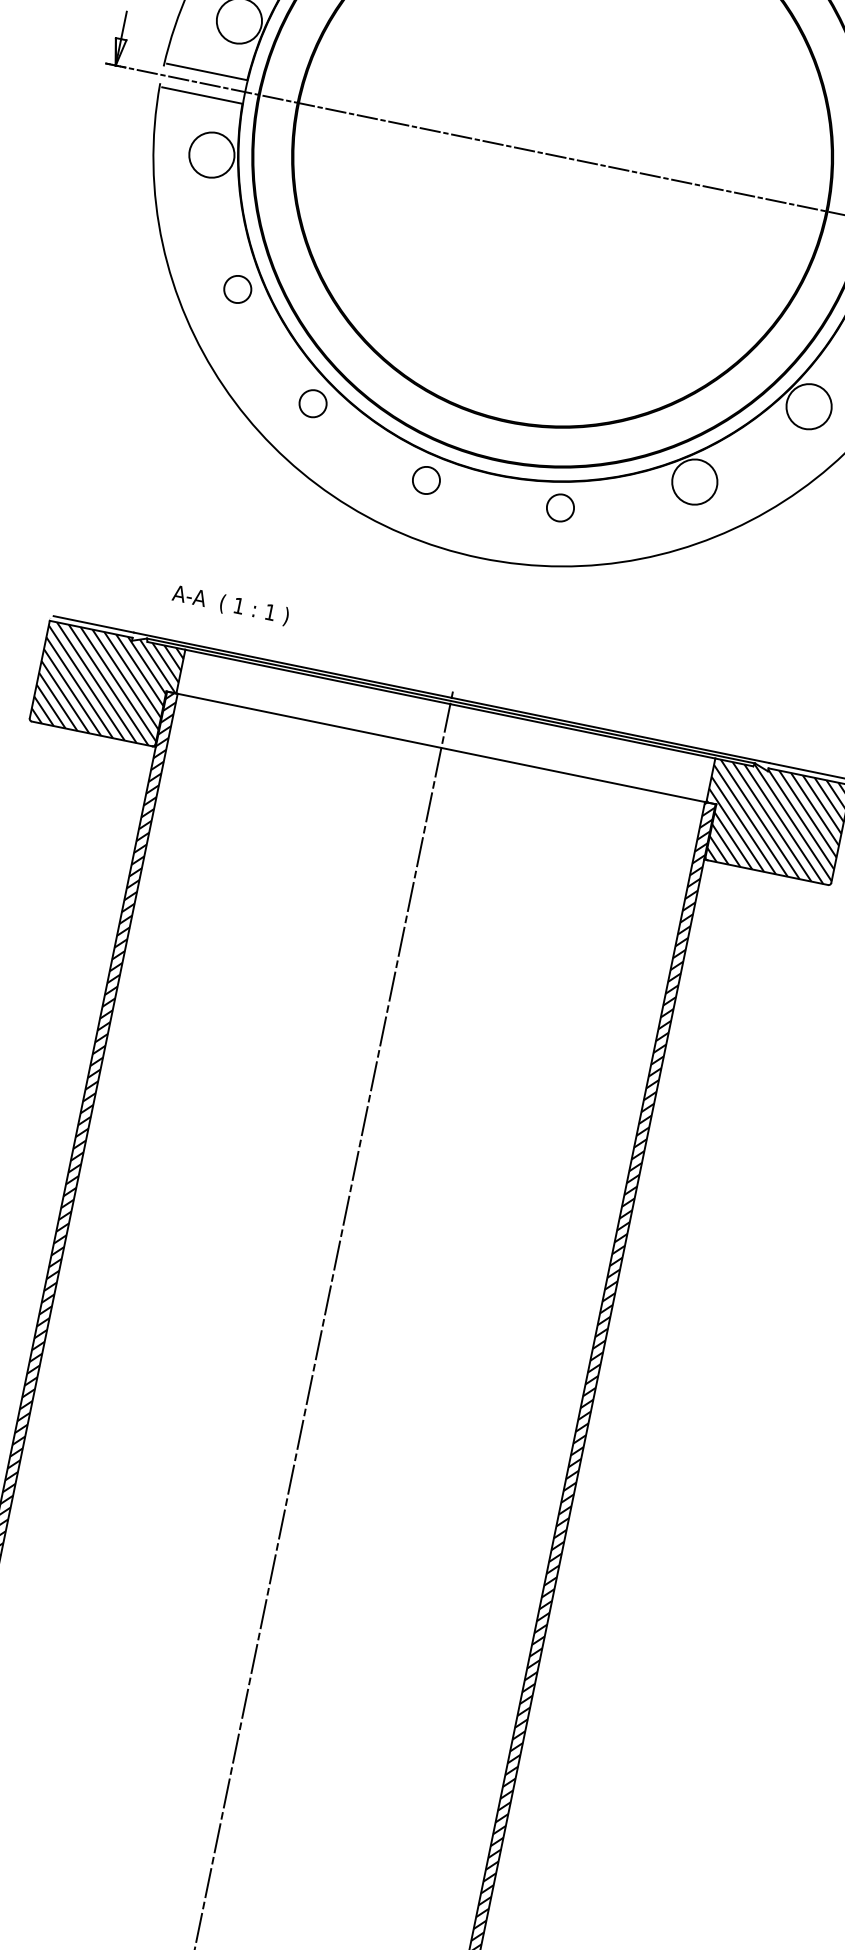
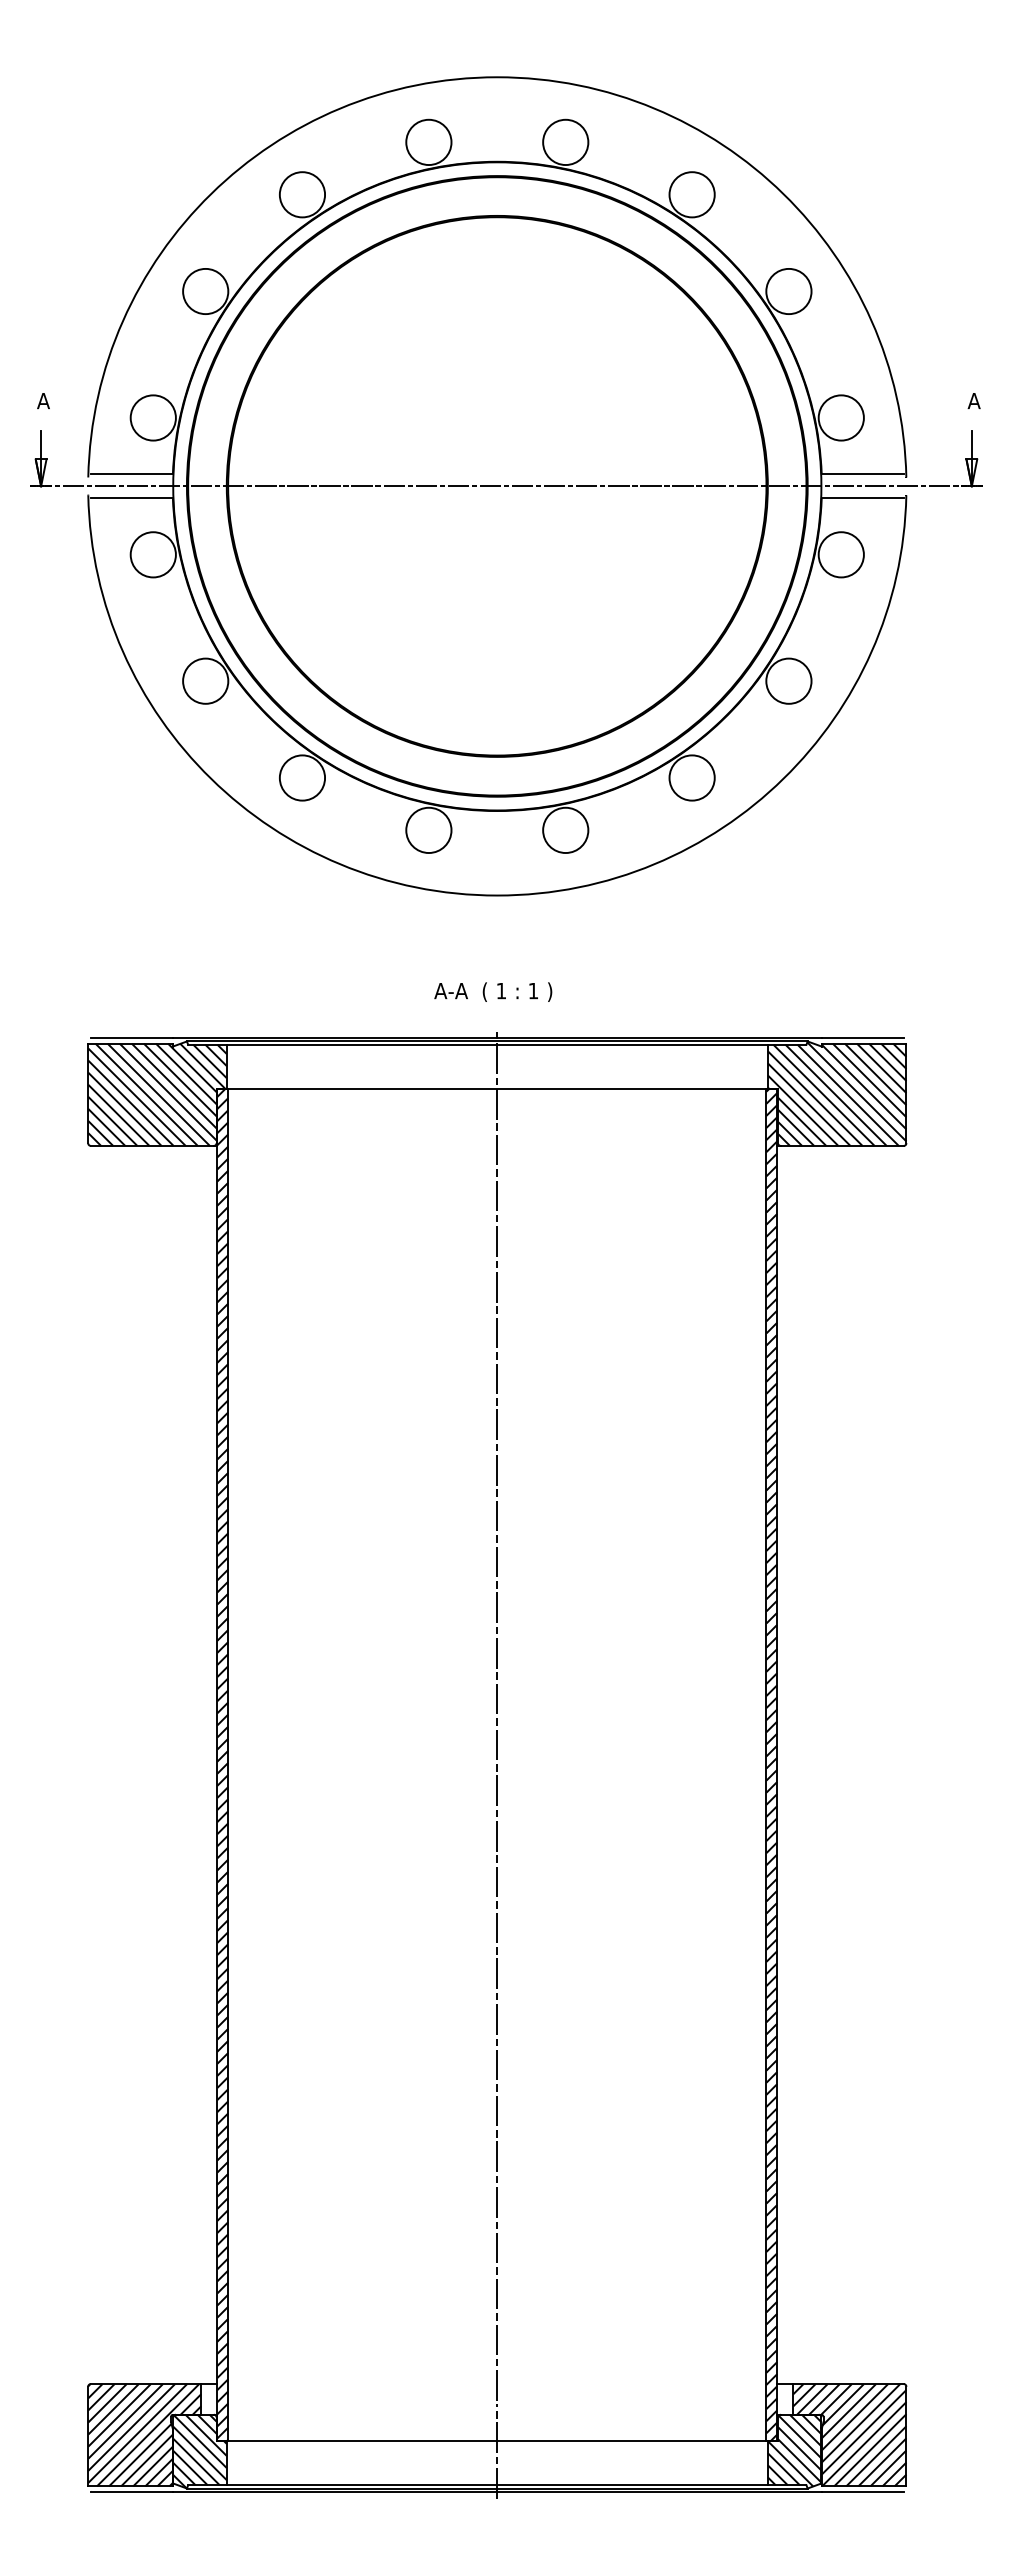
circle: (237, 288) -> (205, 680), size x1.67
circle: (313, 403) -> (302, 777), size x1.67
circle: (426, 480) -> (428, 830), size x1.67
circle: (560, 508) -> (565, 830), size x1.67
text: (231, 604) -> (493, 991), moved

